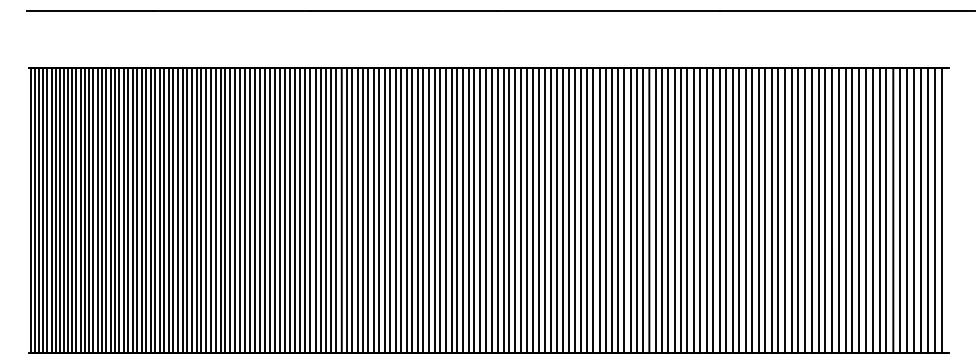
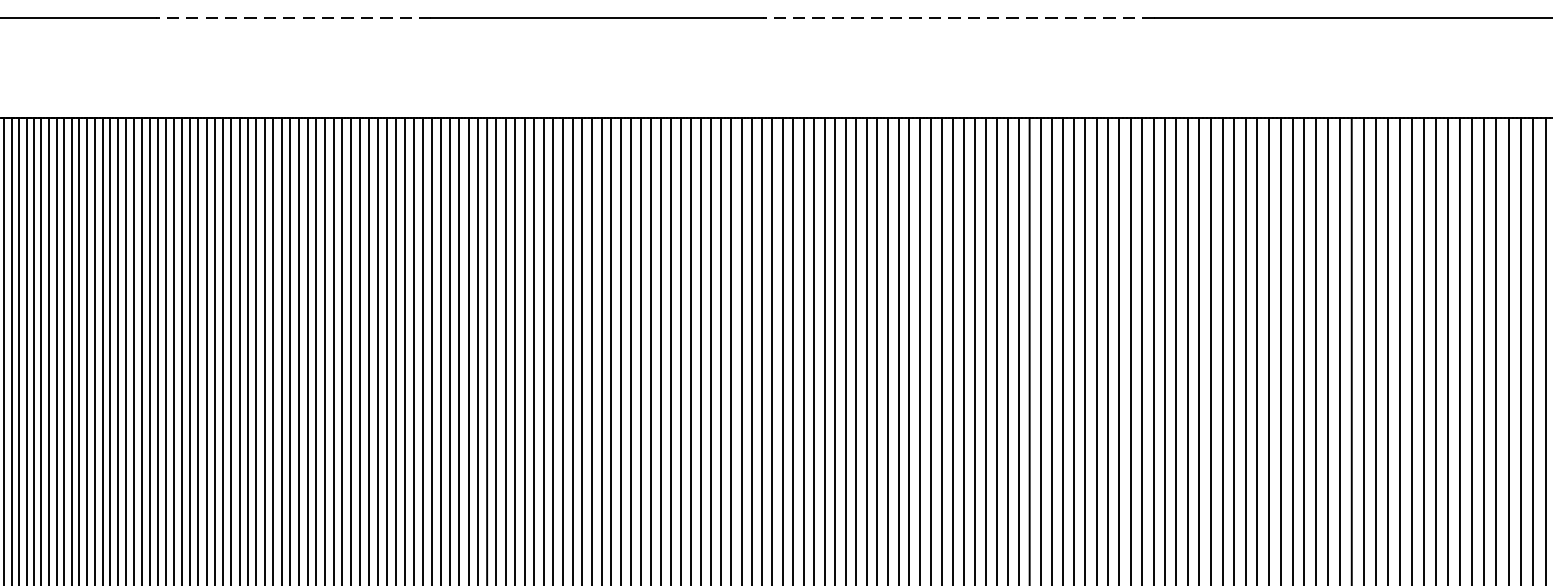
line: (231, 10) -> (292, 16), solid -> dashed
line: (609, 10) -> (959, 16), solid -> dashed

